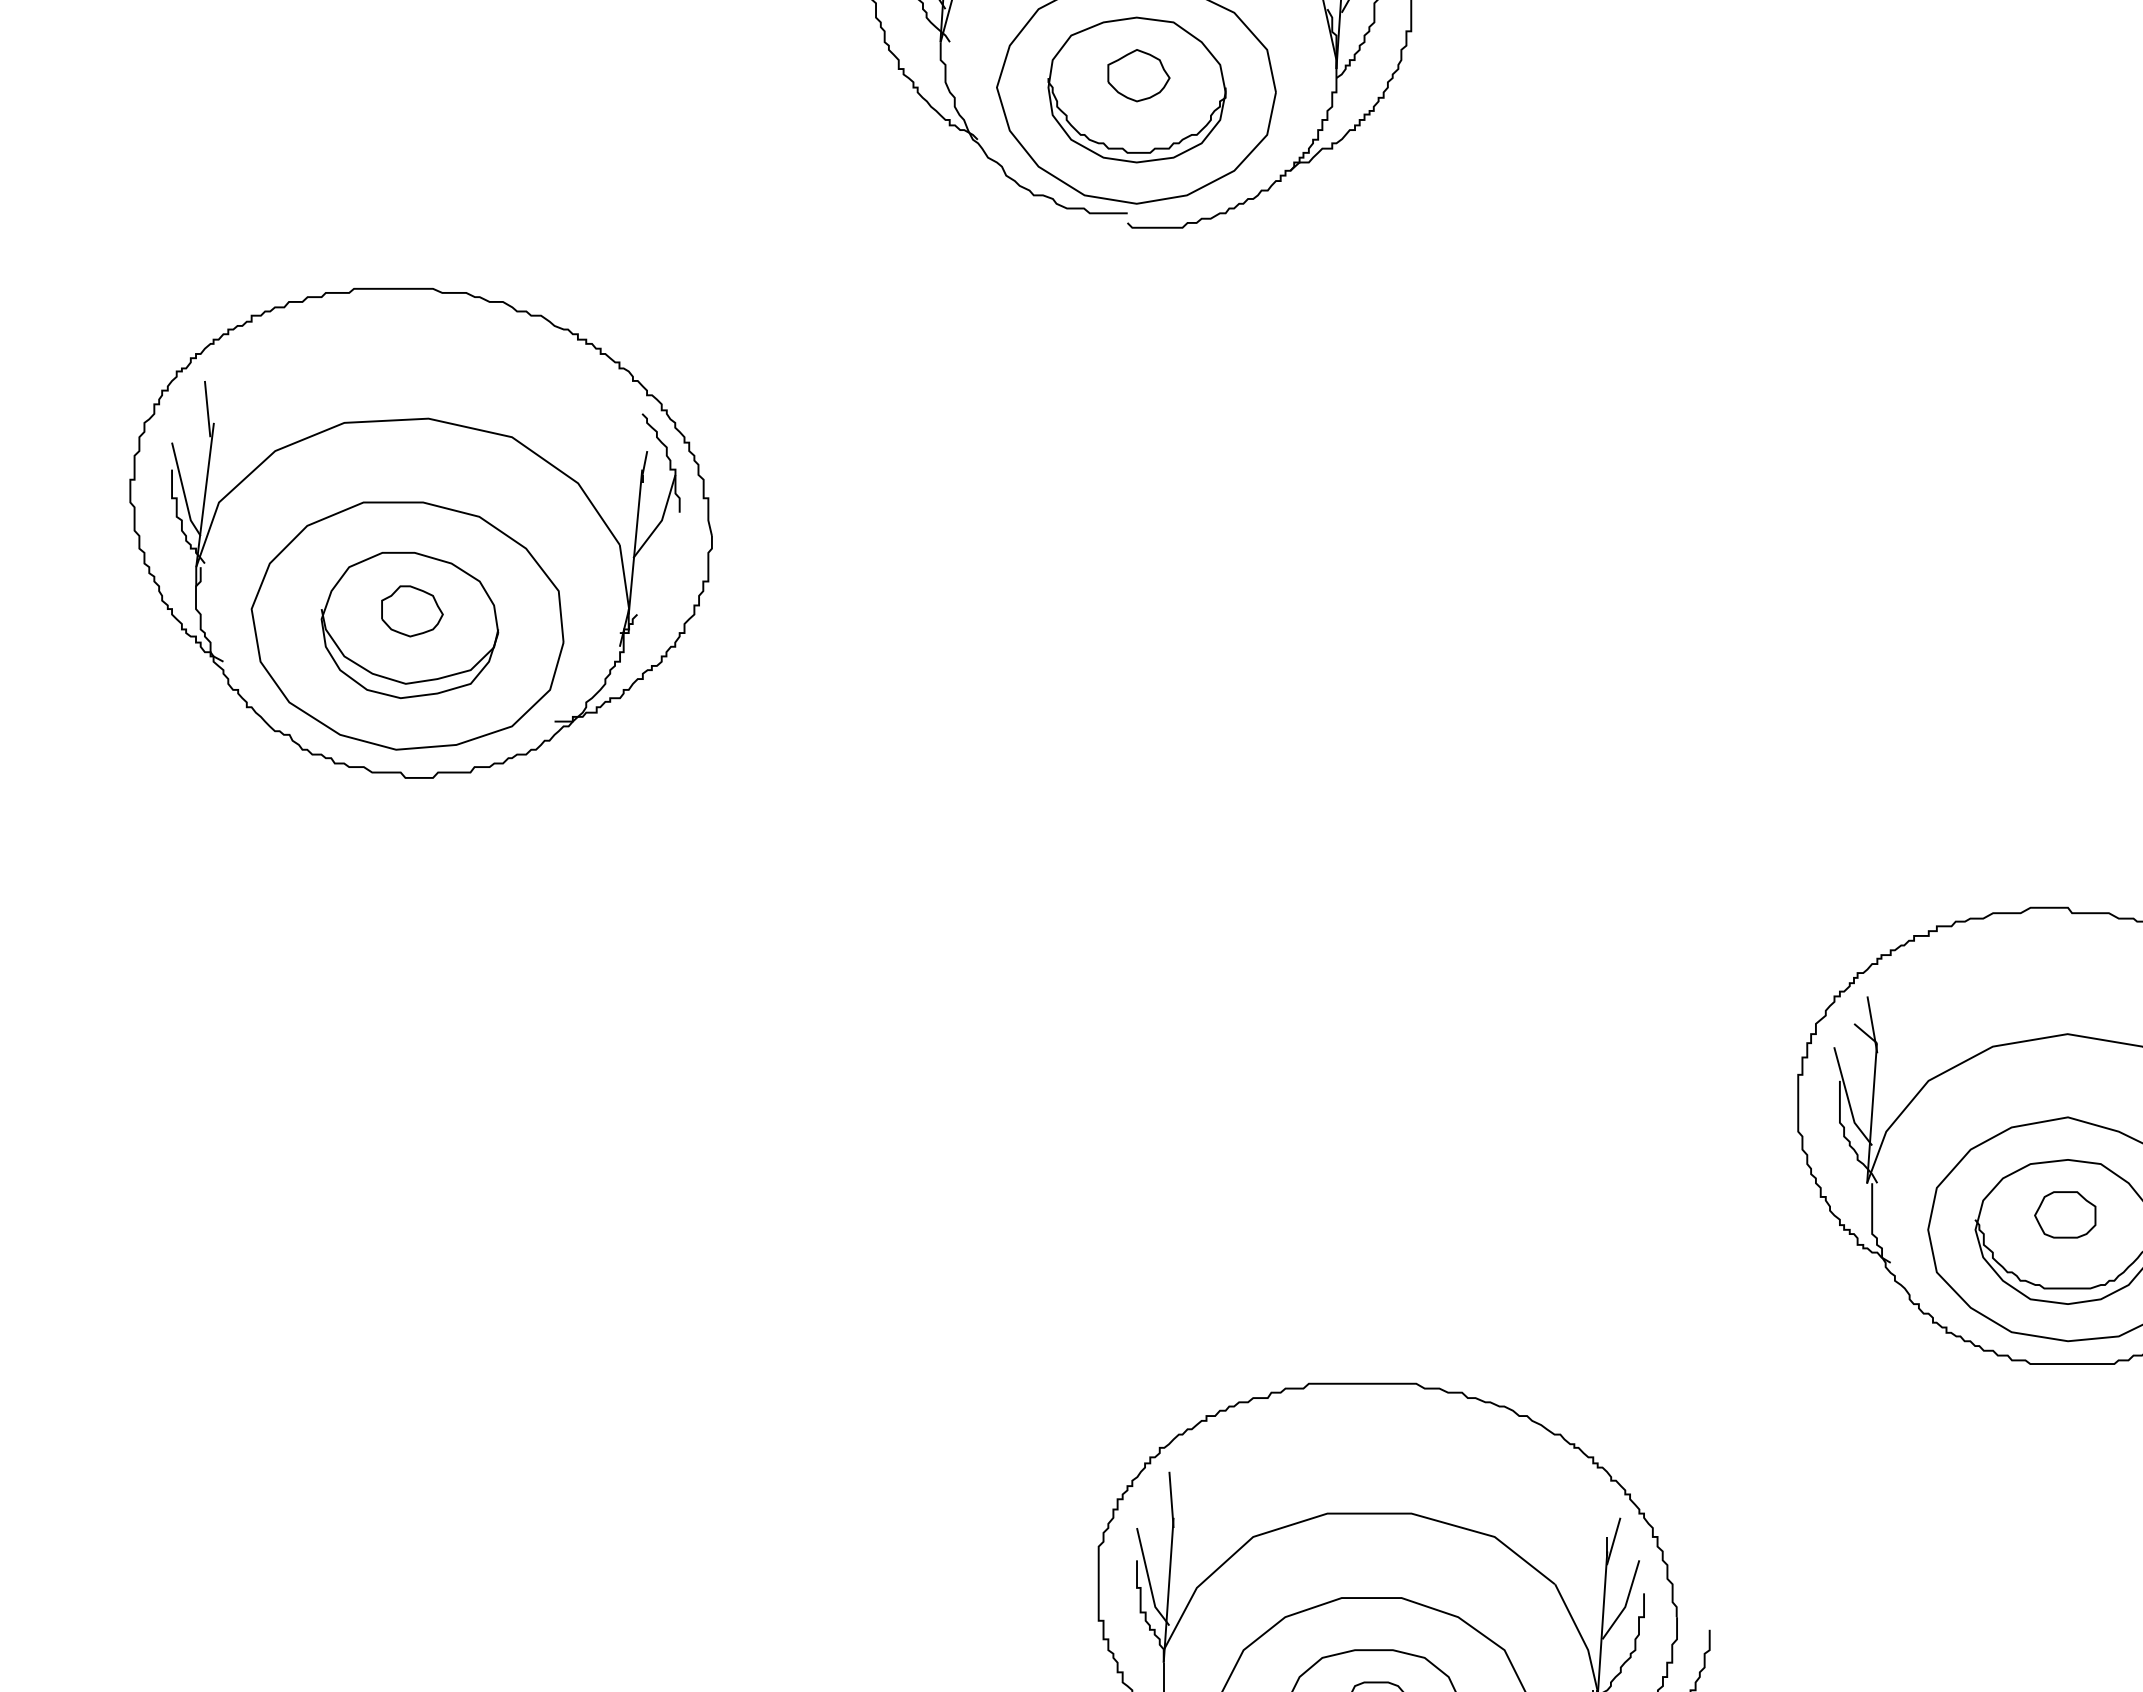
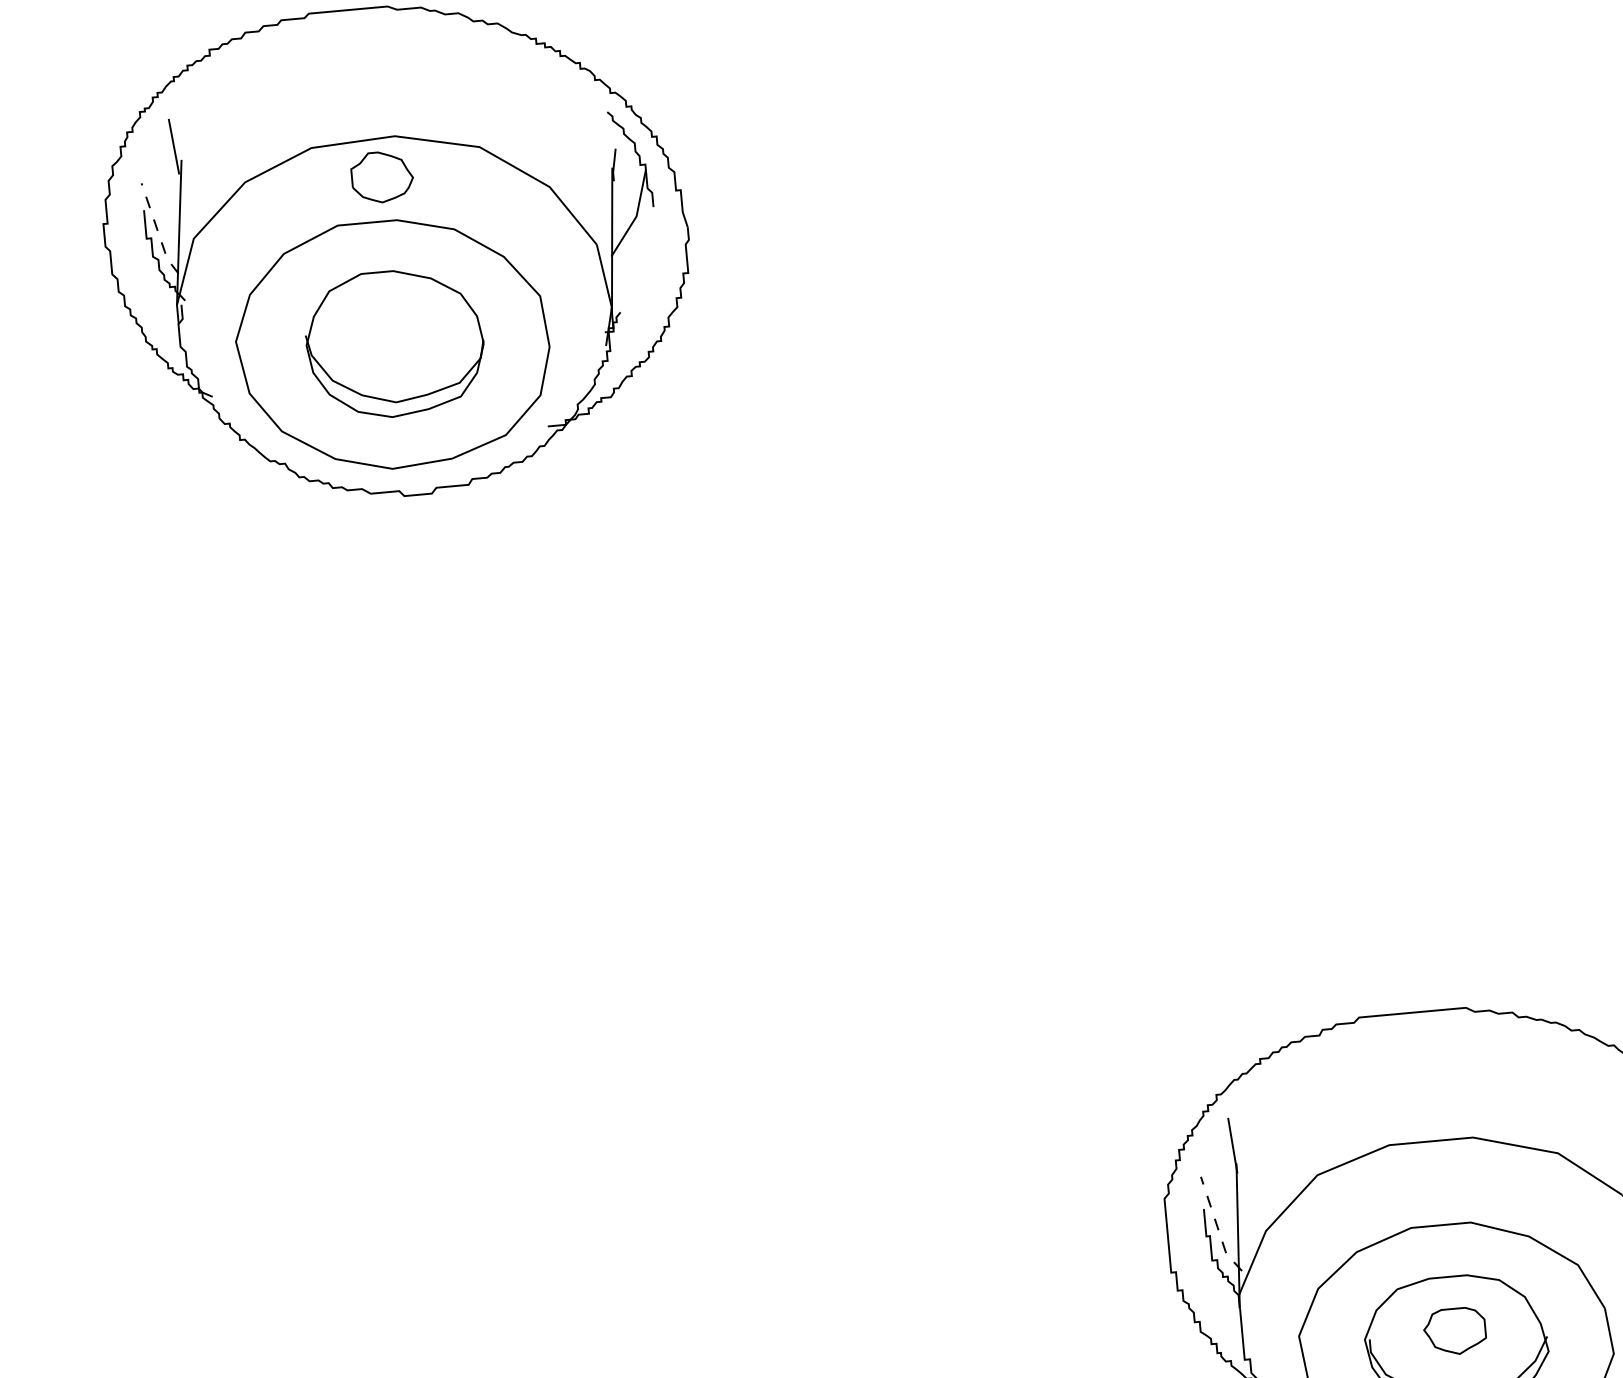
line: (183, 490) -> (157, 229), solid -> dashed
part: (412, 611) -> (382, 177), moved
line: (1148, 1579) -> (1217, 1227), solid -> dashed

